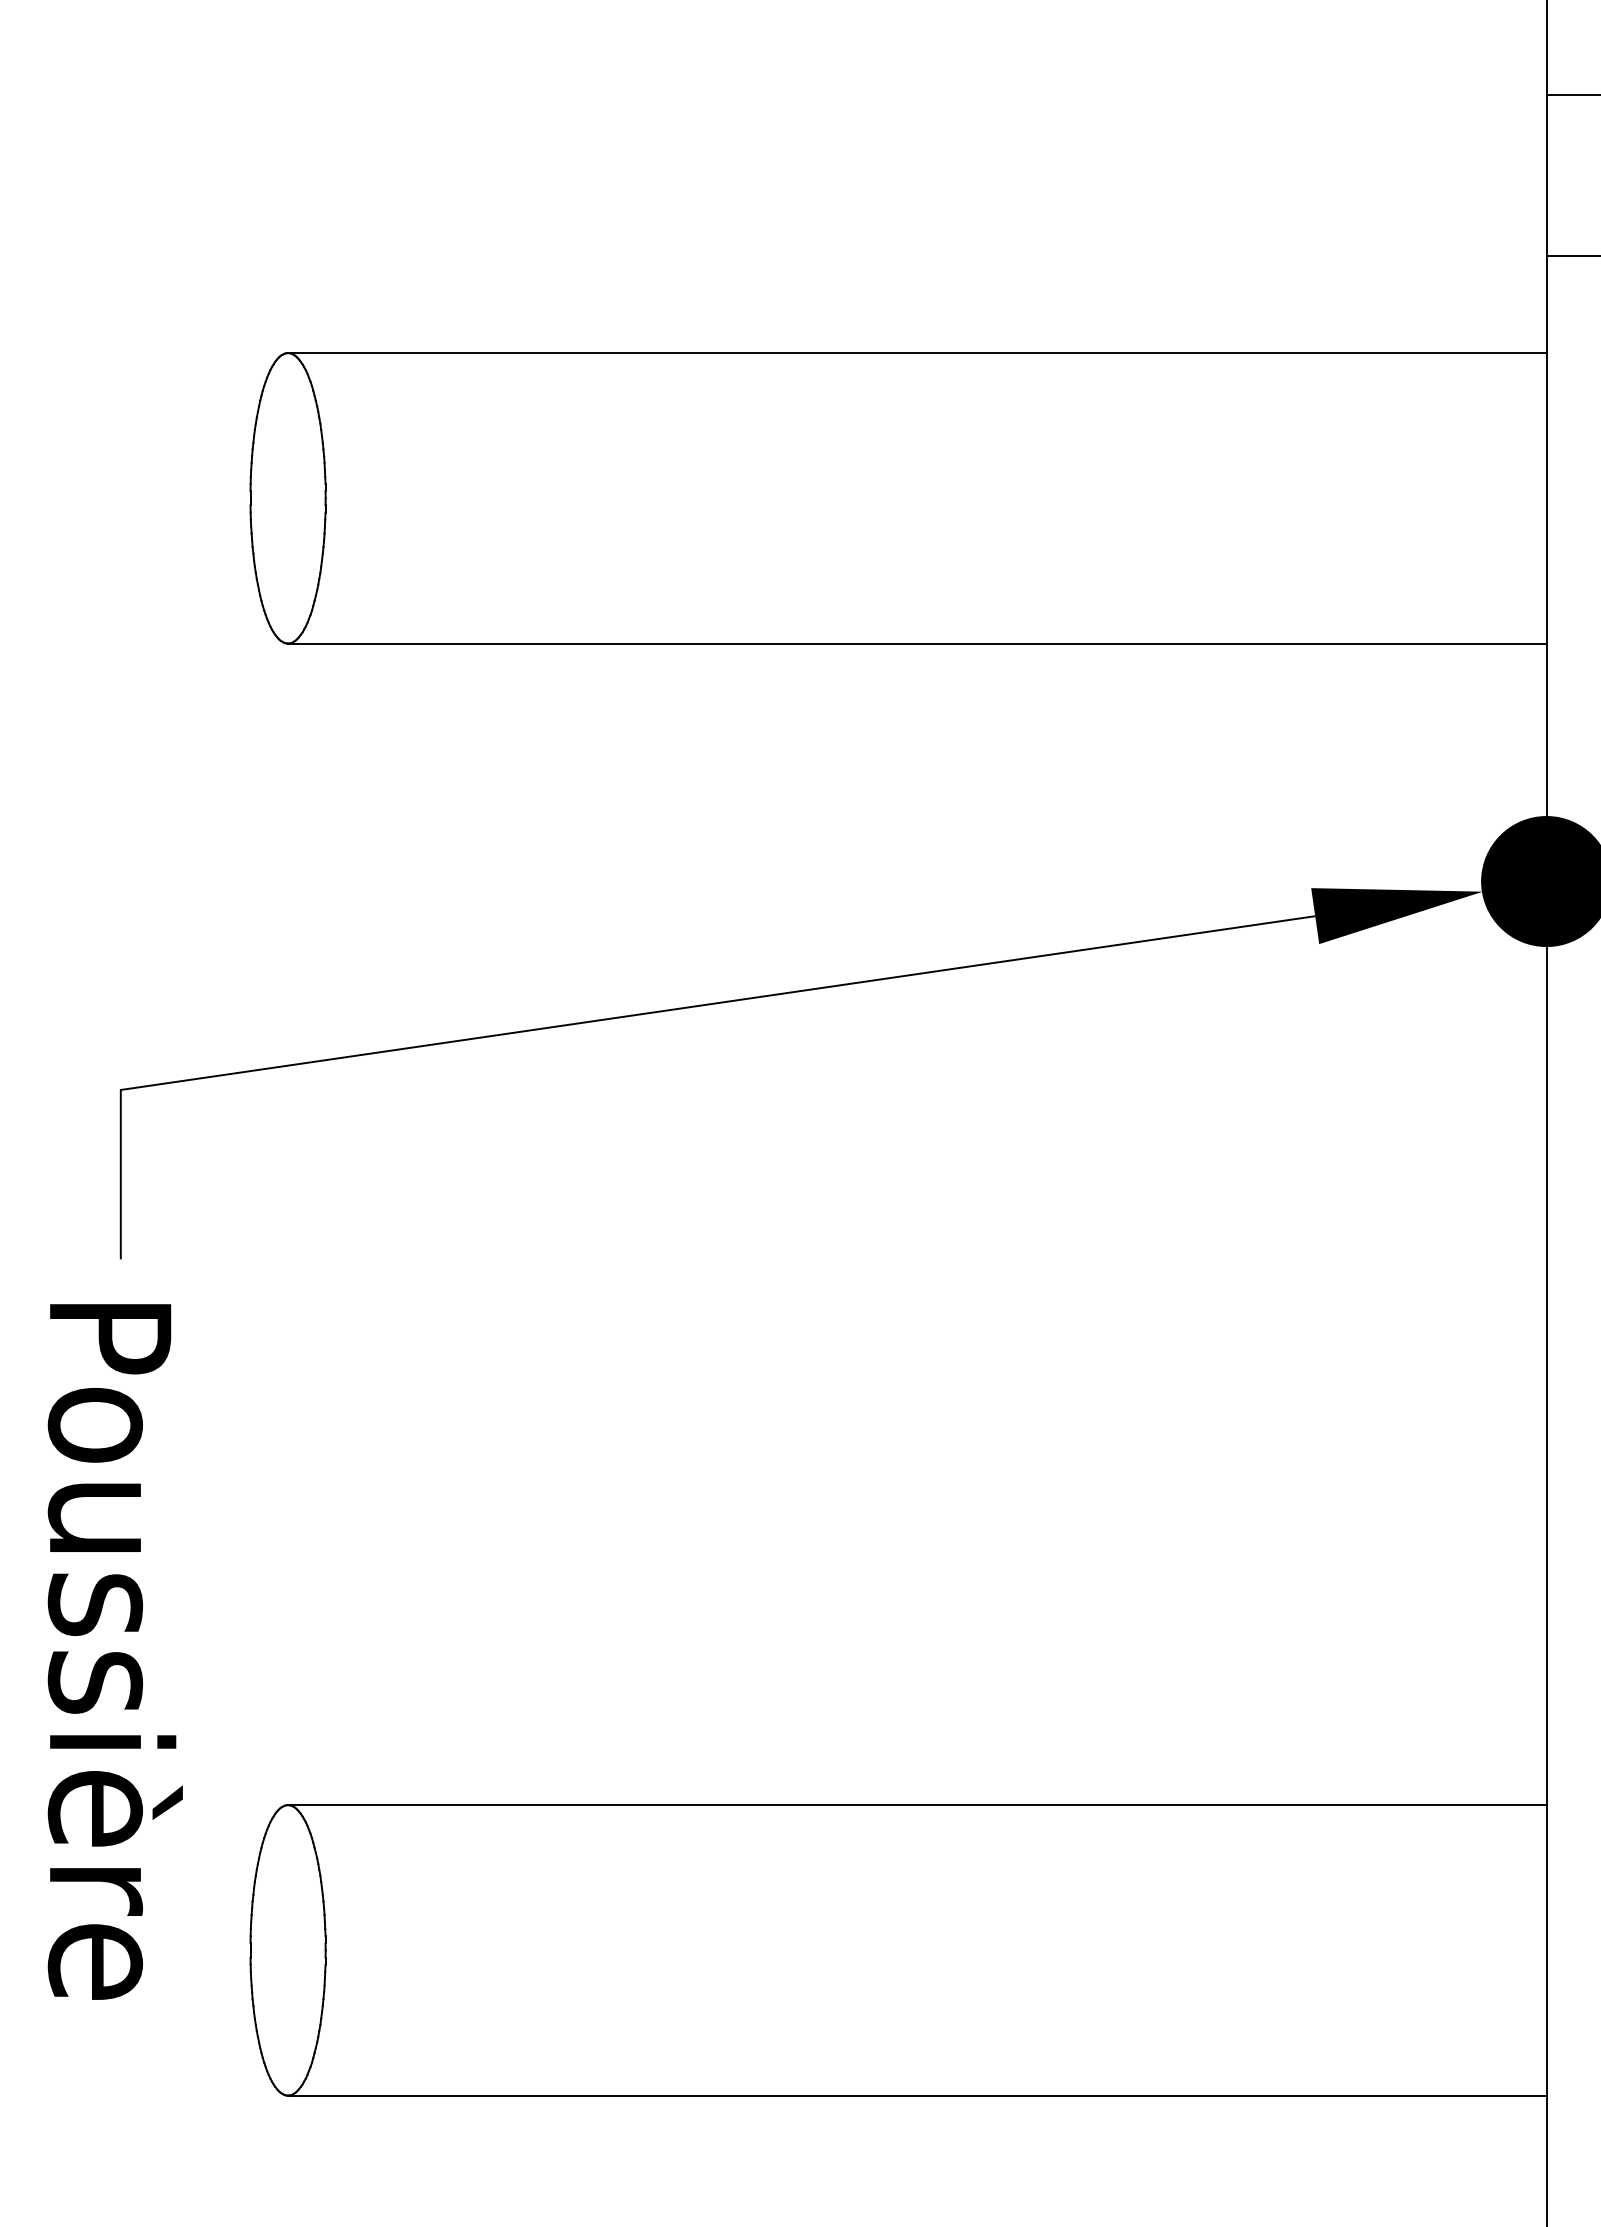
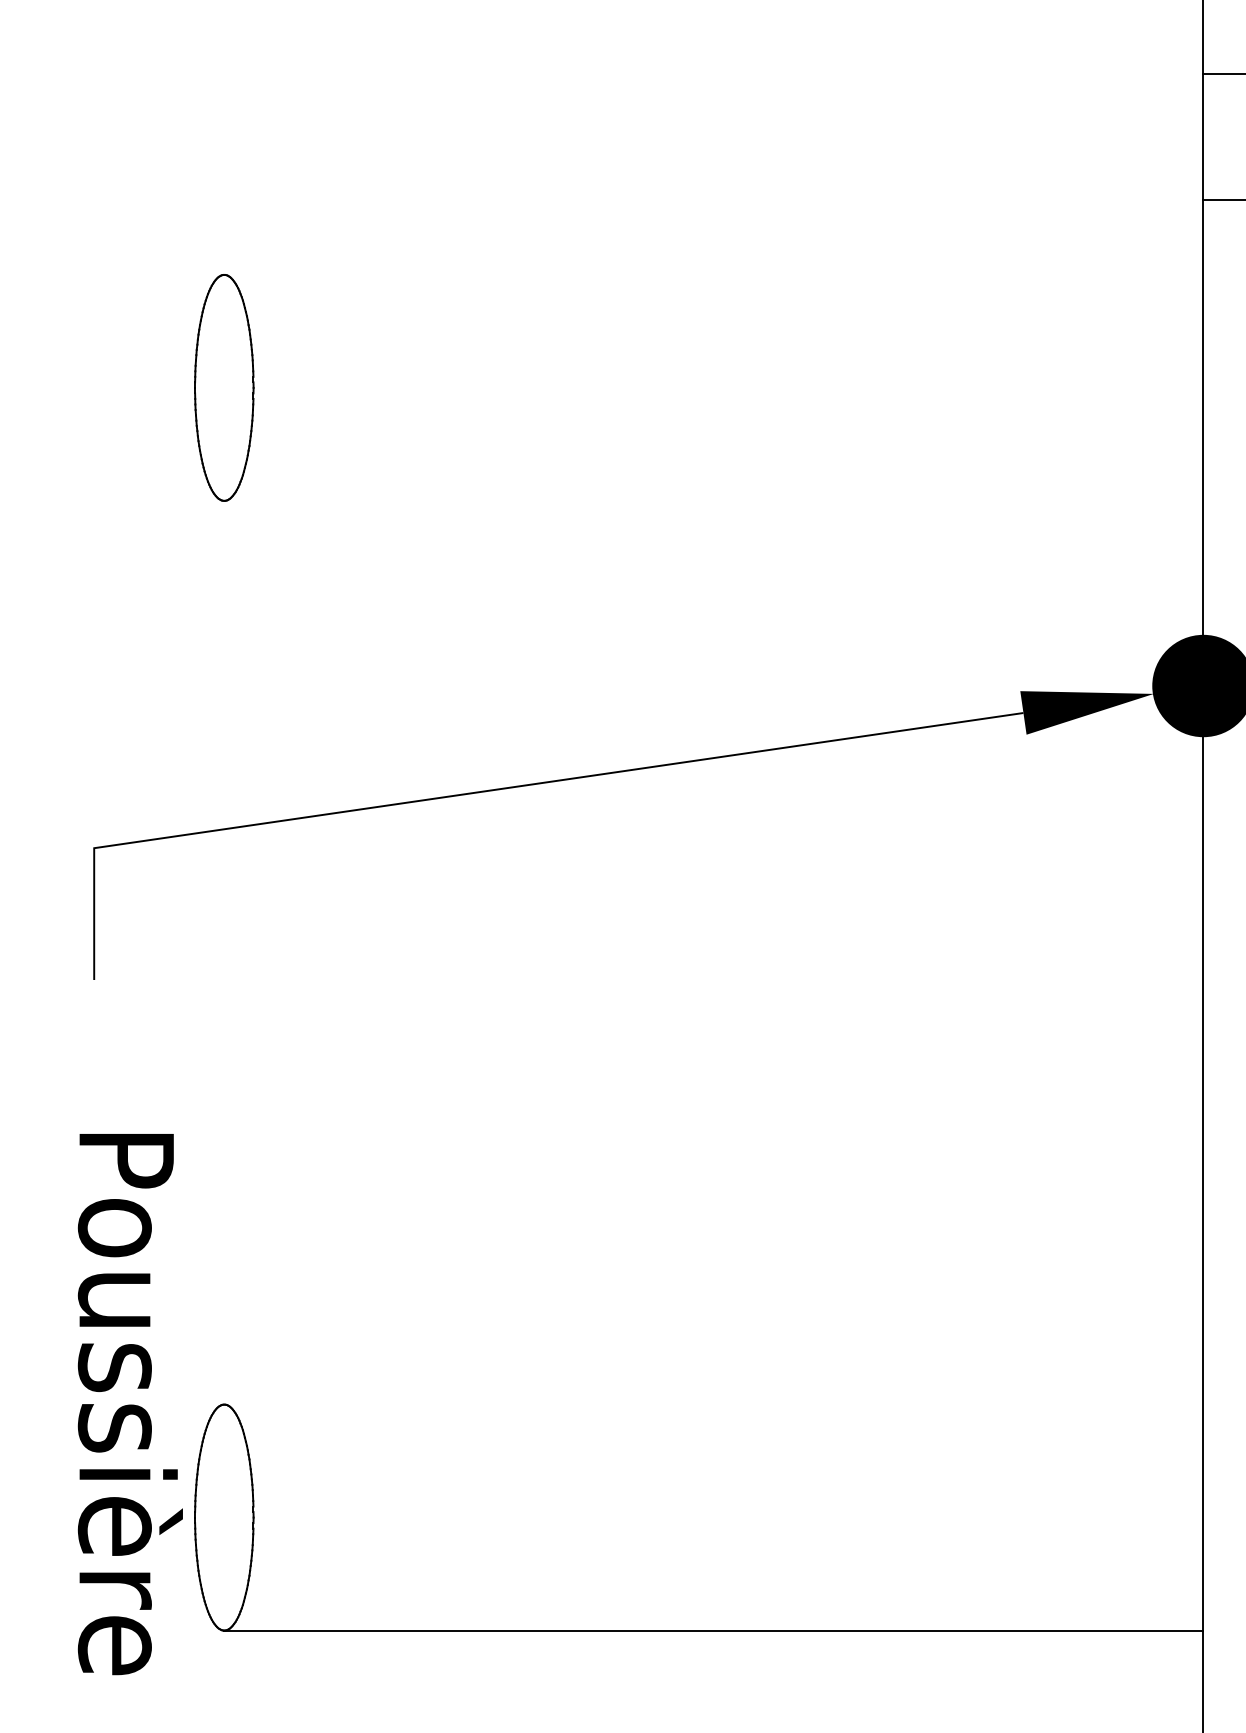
line: (917, 353) -> (714, 275), removed
line: (917, 643) -> (714, 500), removed
text: (114, 1651) -> (129, 1404), moved
line: (917, 1805) -> (714, 1404), removed

